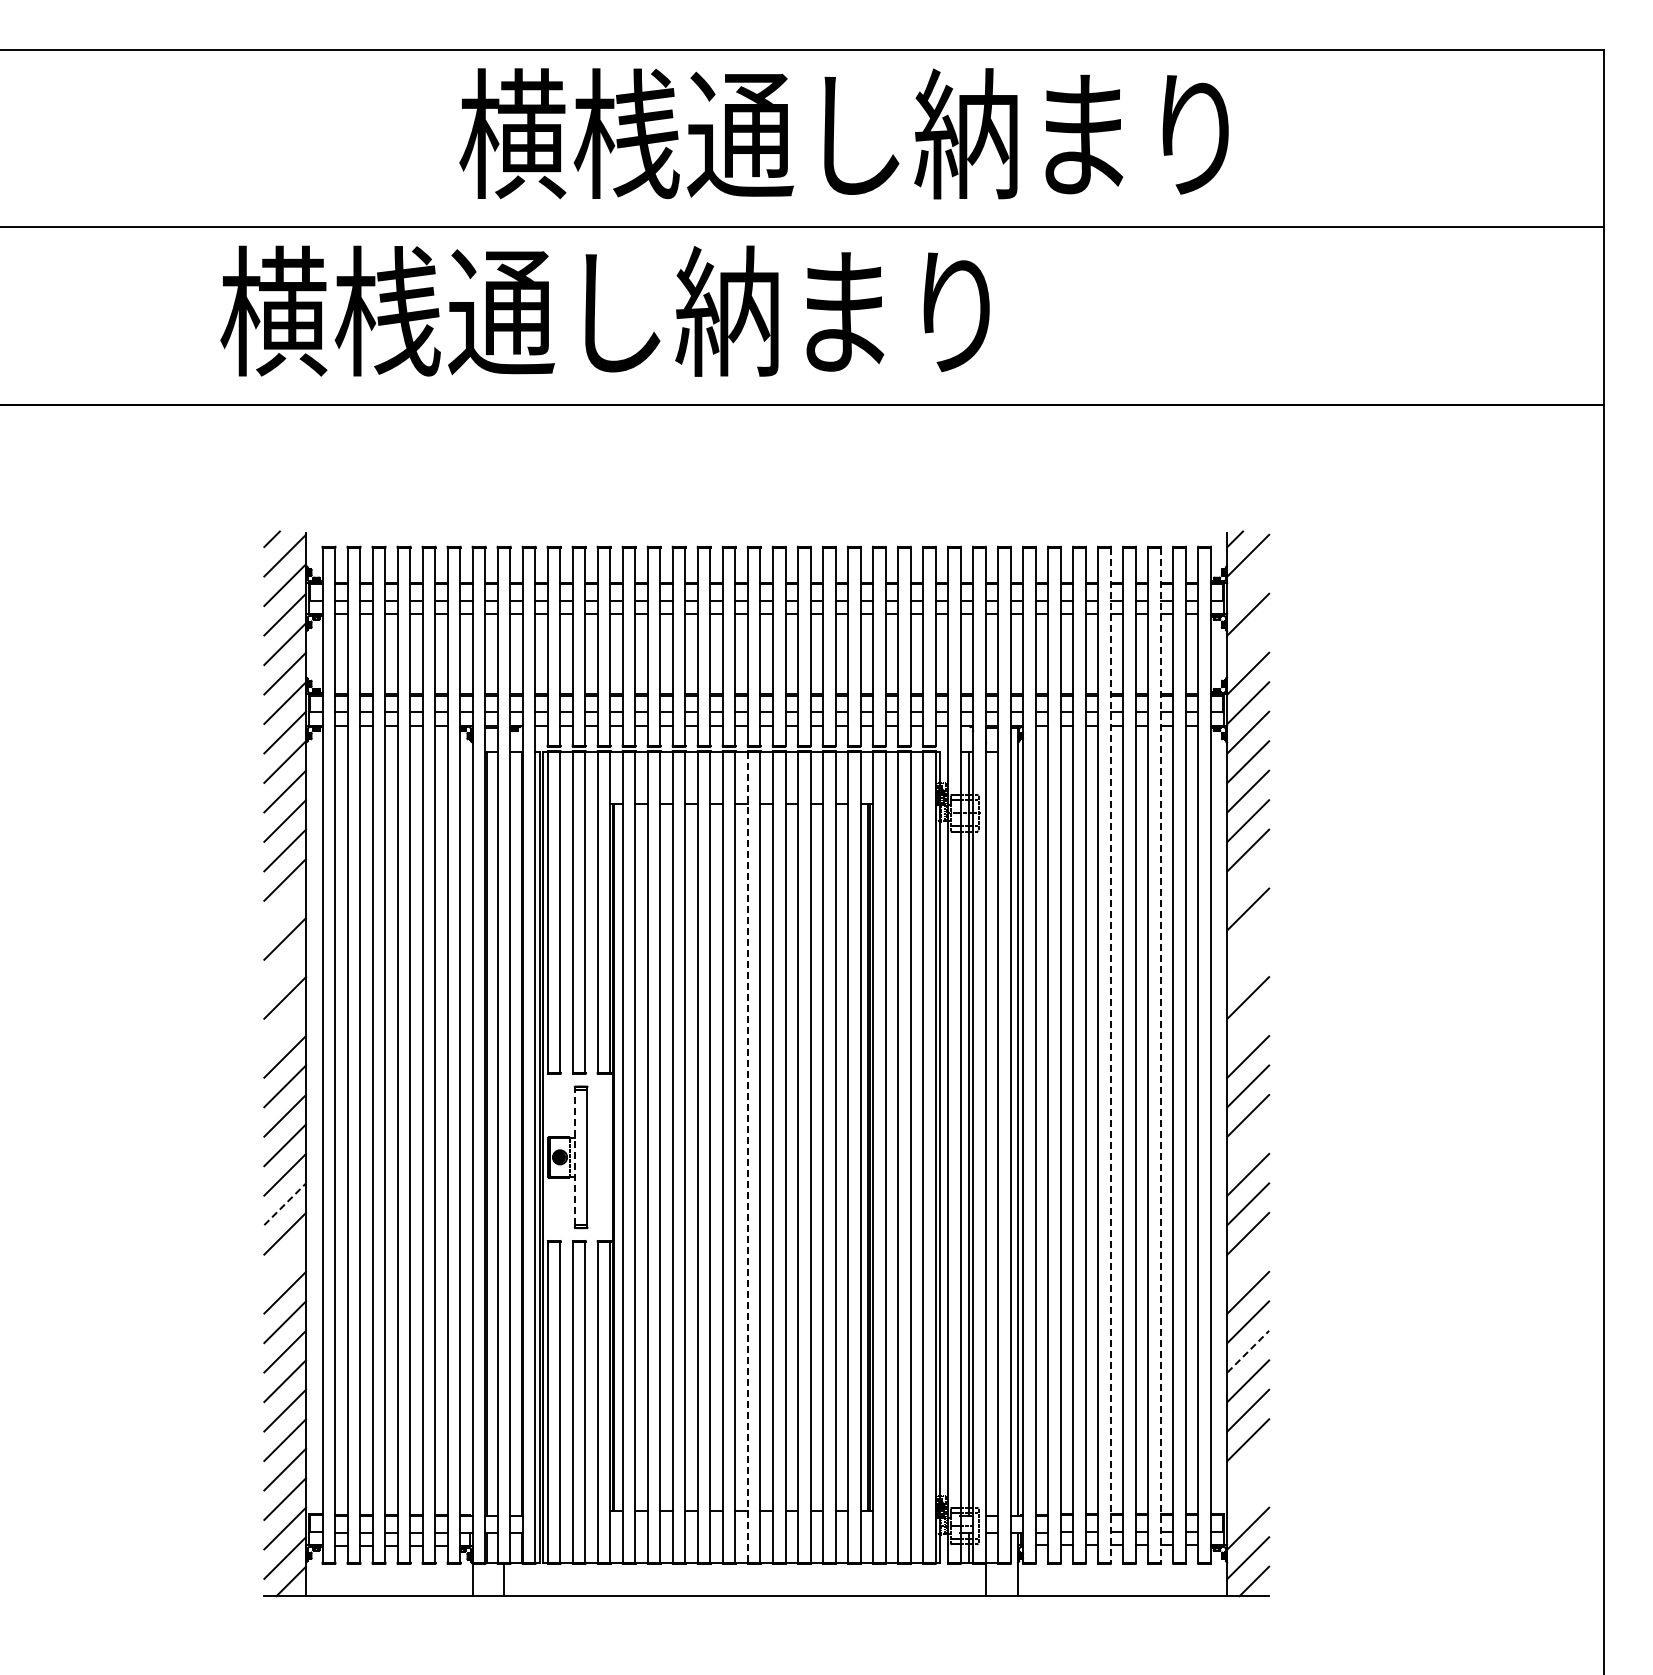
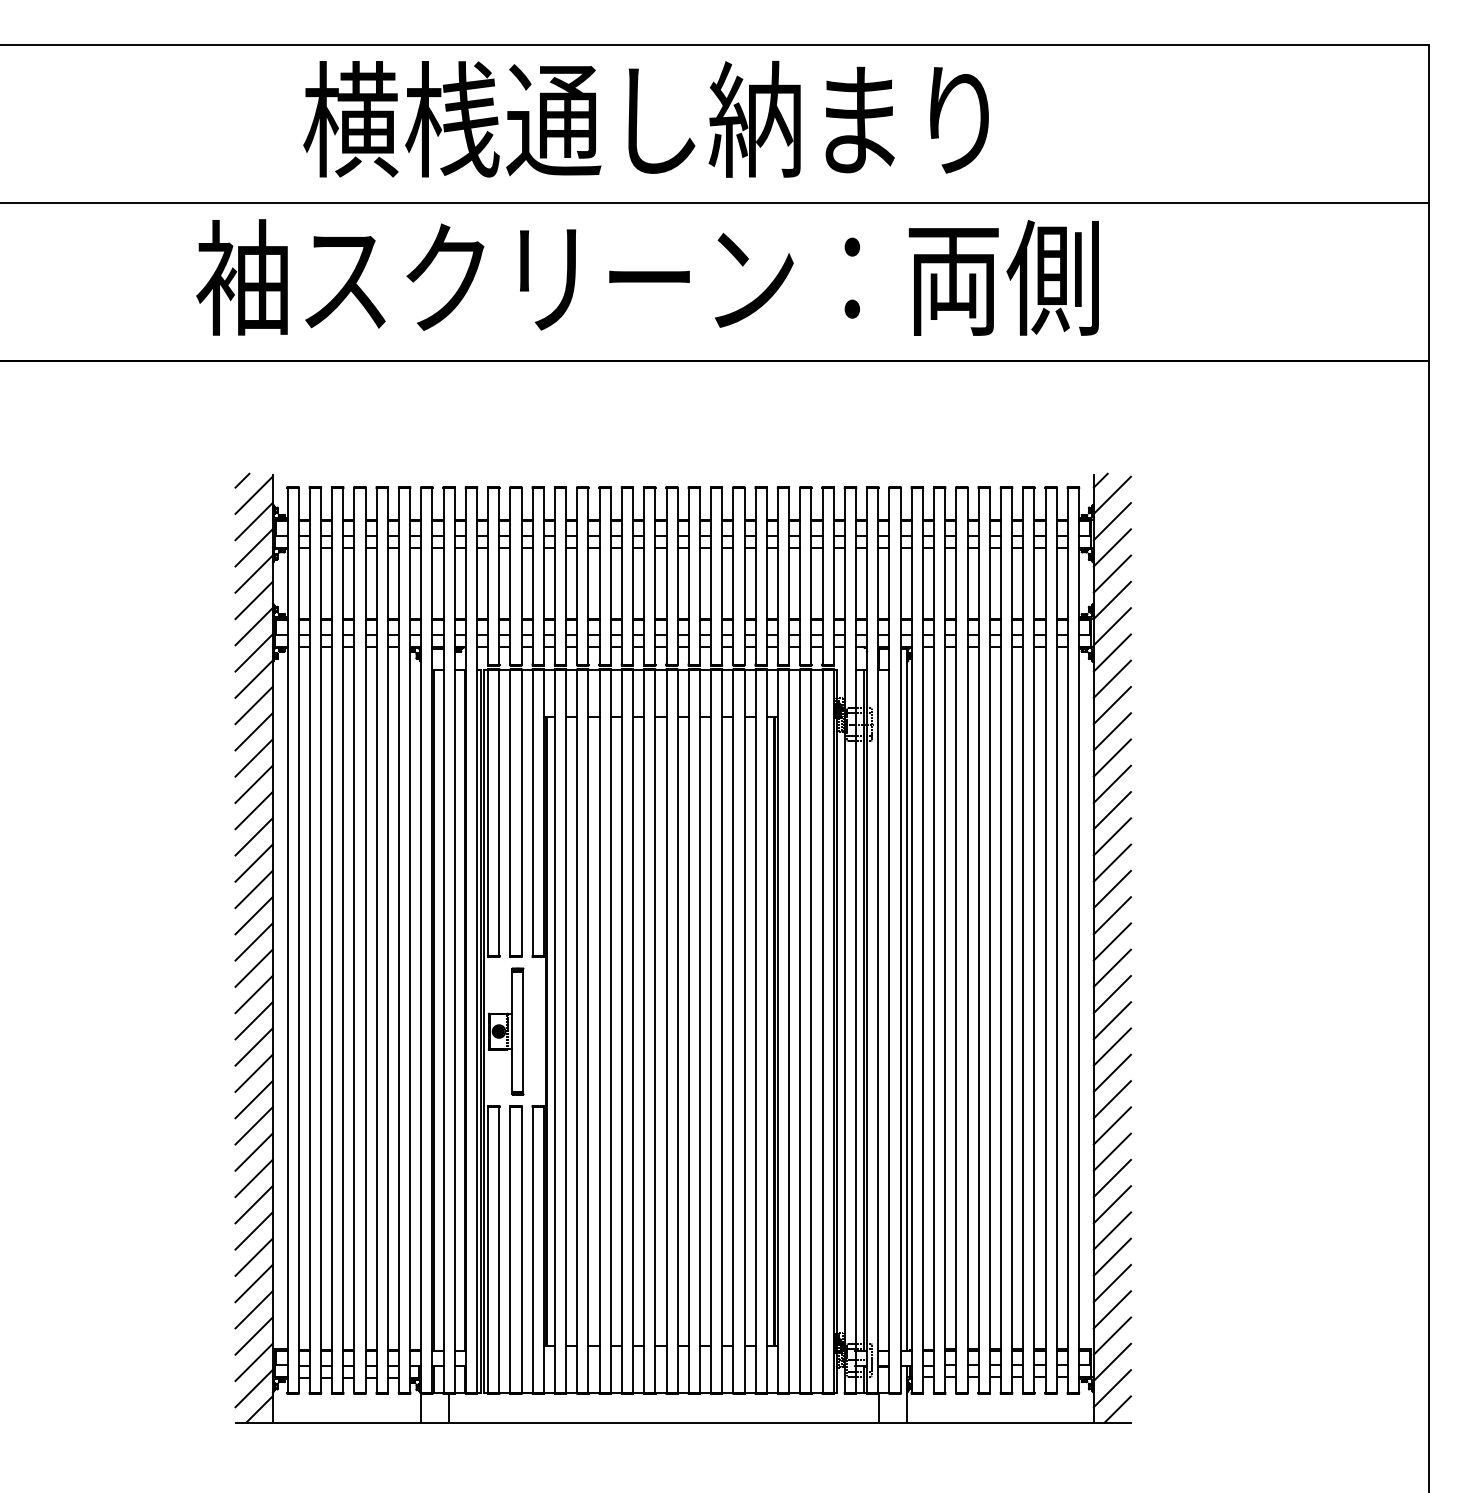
text: (843, 133) -> (645, 119), moved
text: (726, 310) -> (647, 276), 横桟通し納まり -> 袖スクリーン：両側
line: (1248, 585) -> (1112, 521), added
line: (1248, 643) -> (1112, 573), added
line: (1248, 879) -> (1112, 783), added
line: (285, 909) -> (254, 810), added
line: (1248, 938) -> (1112, 836), added
line: (285, 968) -> (254, 863), added
line: (1248, 968) -> (1112, 863), added
line: (285, 1027) -> (254, 915), added
line: (1248, 1027) -> (1112, 915), added
line: (1110, 1055) -> (989, 940), dashed -> solid
line: (1160, 1055) -> (1034, 940), dashed -> solid
line: (1248, 1145) -> (1112, 1020), added
line: (574, 1156) -> (511, 1030), dashed -> solid
line: (747, 1157) -> (666, 1031), dashed -> solid
line: (285, 1203) -> (254, 1072), dashed -> solid
line: (285, 1263) -> (254, 1126), added
line: (1248, 1263) -> (1112, 1126), added
line: (1248, 1351) -> (1112, 1204), dashed -> solid
line: (1248, 1469) -> (1112, 1309), added
line: (1248, 1498) -> (1112, 1335), added

